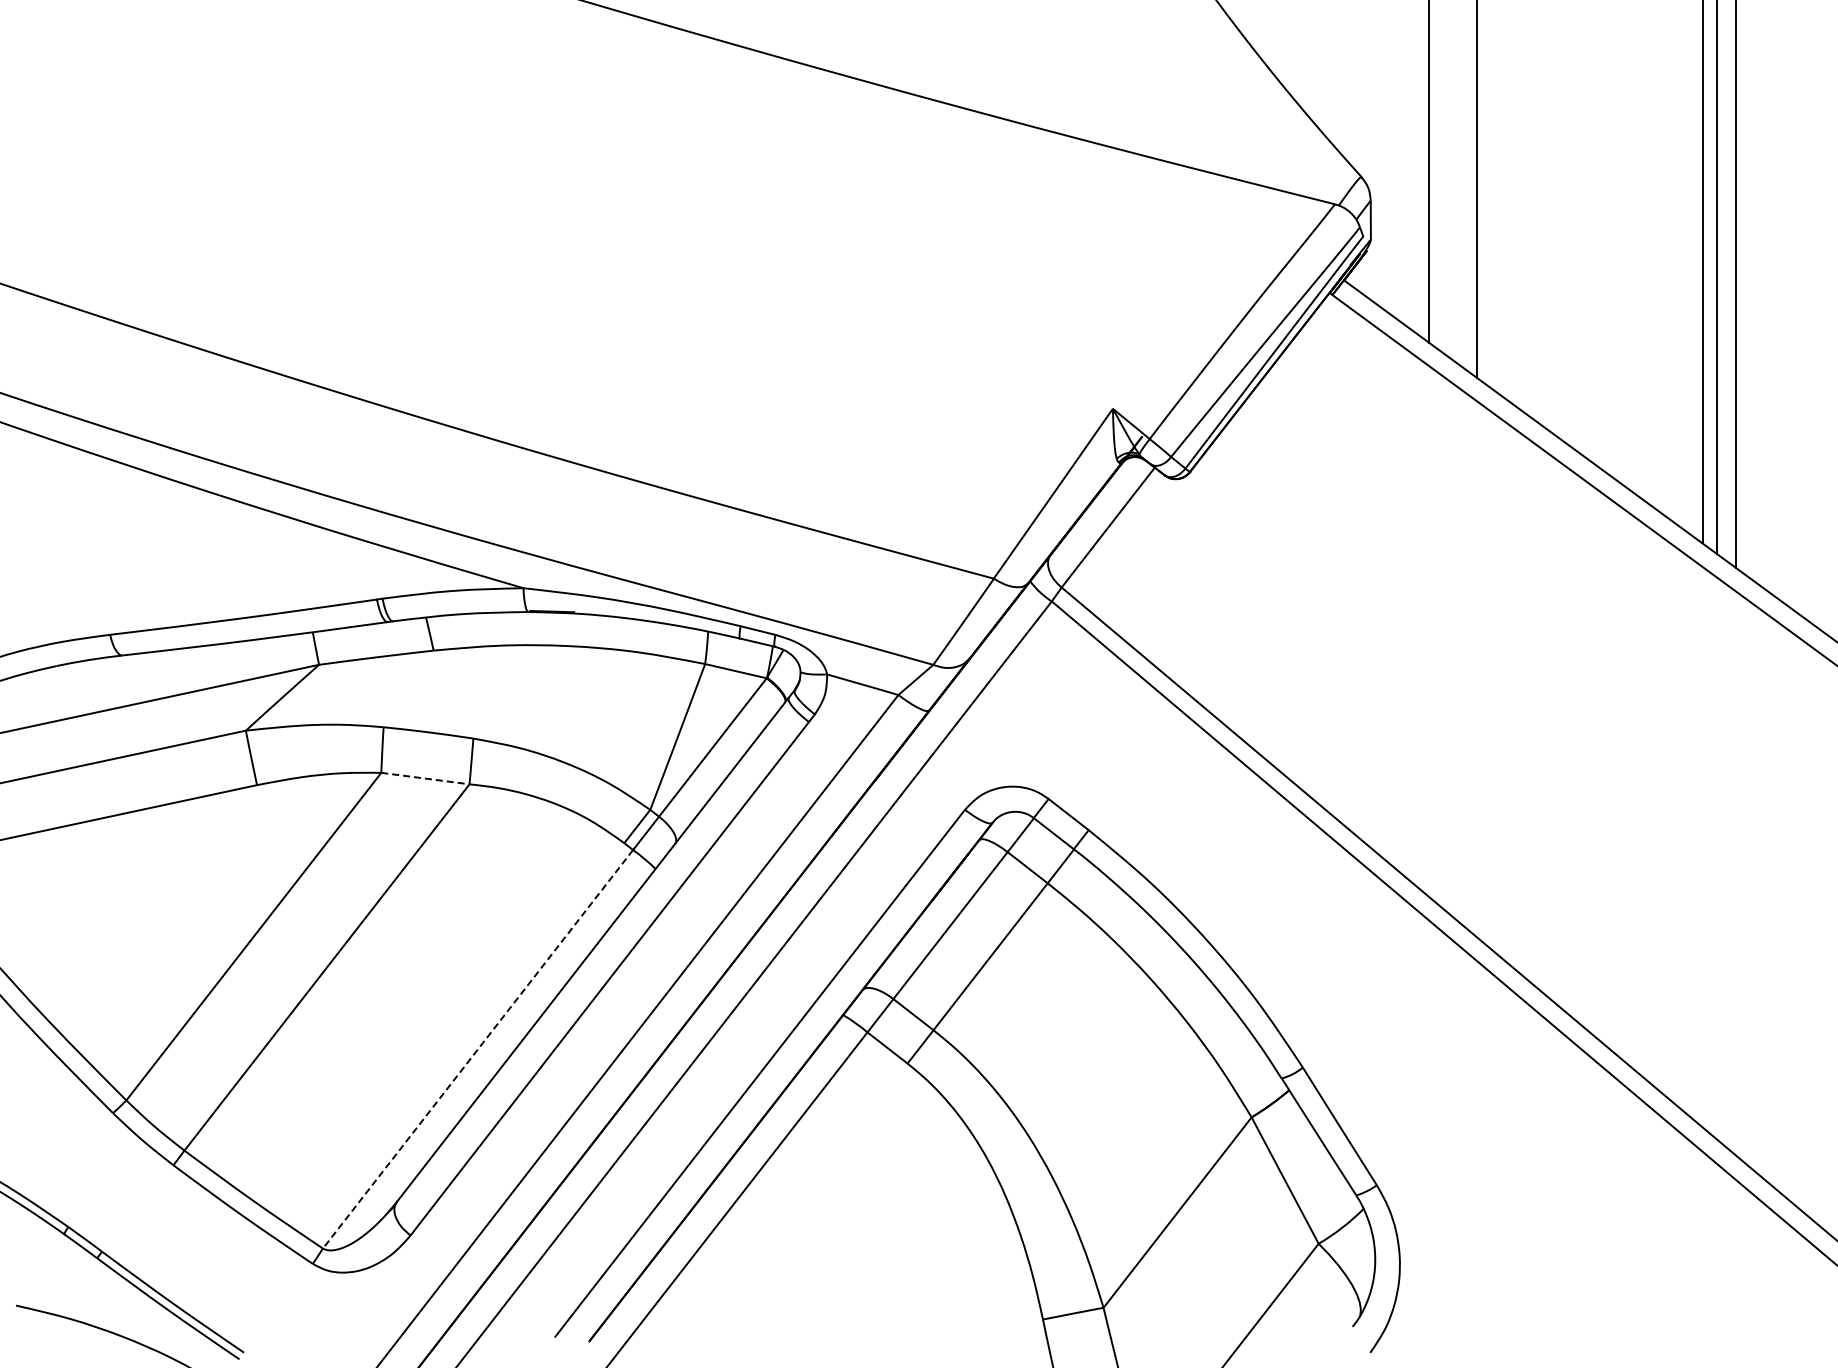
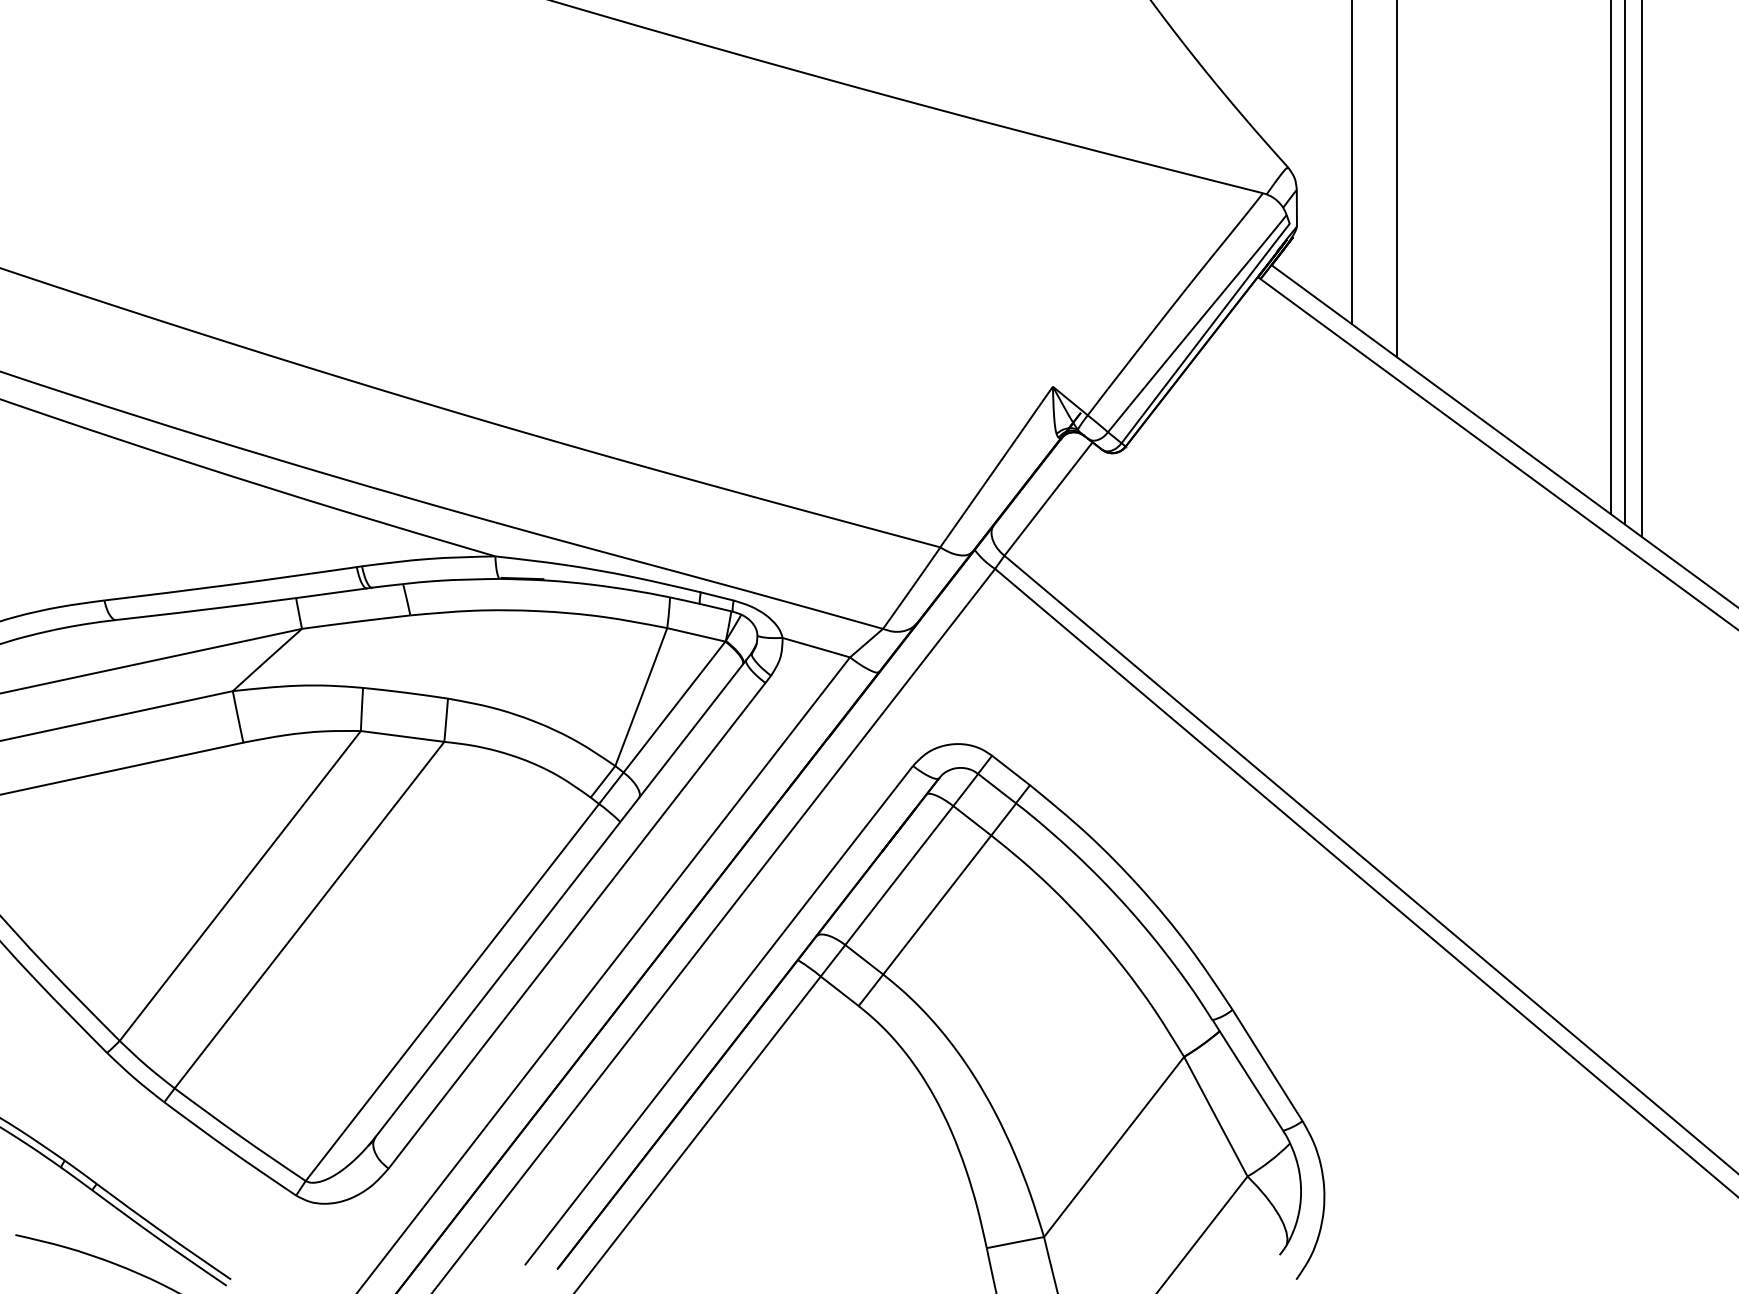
line: (425, 778) -> (402, 736), dashed -> solid
line: (478, 1049) -> (452, 992), dashed -> solid

